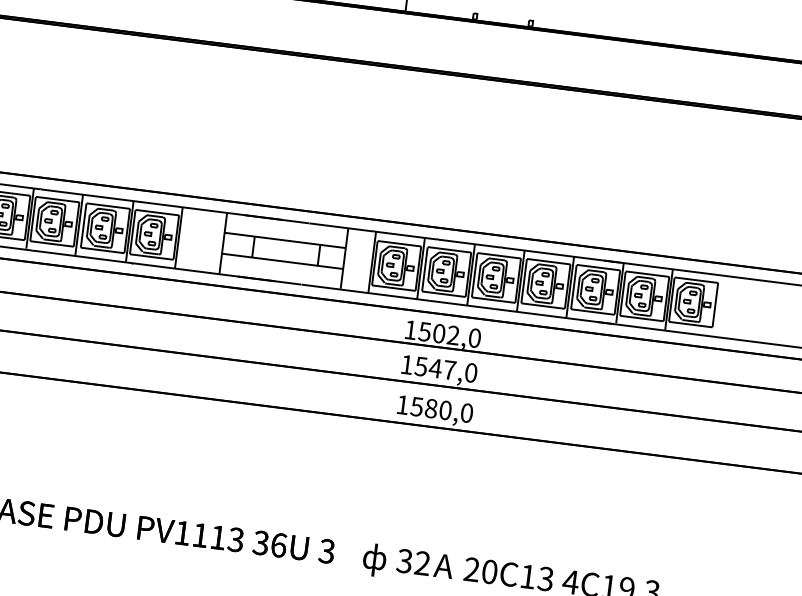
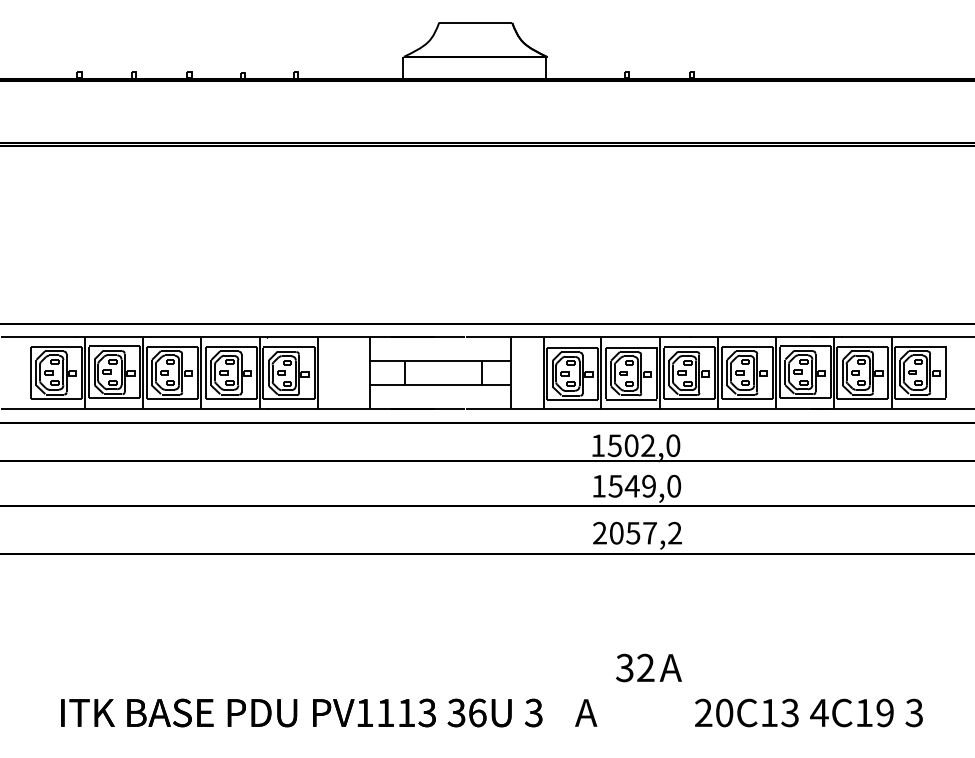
text: (450, 369) -> (649, 485), 1547,0 -> 1549,0
text: (434, 408) -> (637, 532), 1580,0 -> 2057,2
text: (374, 559) -> (589, 715), ф -> А
text: (424, 563) -> (648, 667), moved

